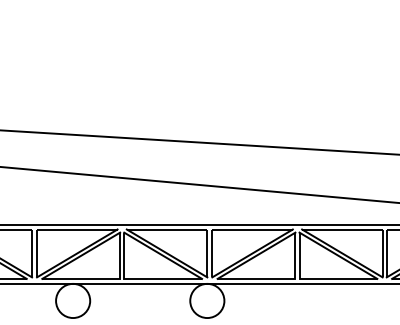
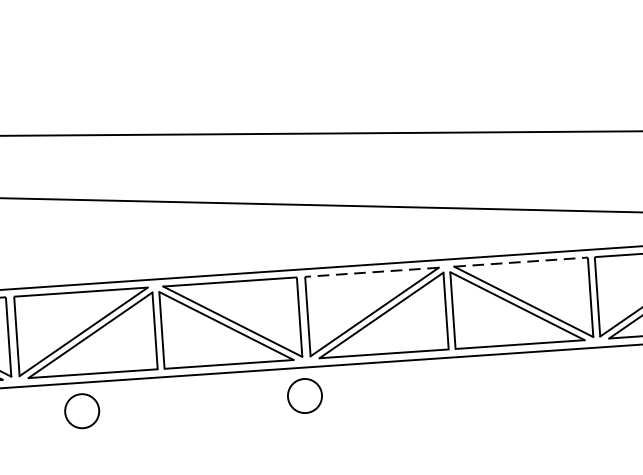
line: (252, 229) -> (371, 272), solid -> dashed
line: (342, 229) -> (521, 262), solid -> dashed
circle: (73, 300) -> (82, 410), size x0.6
circle: (207, 300) -> (305, 395), size x0.6

